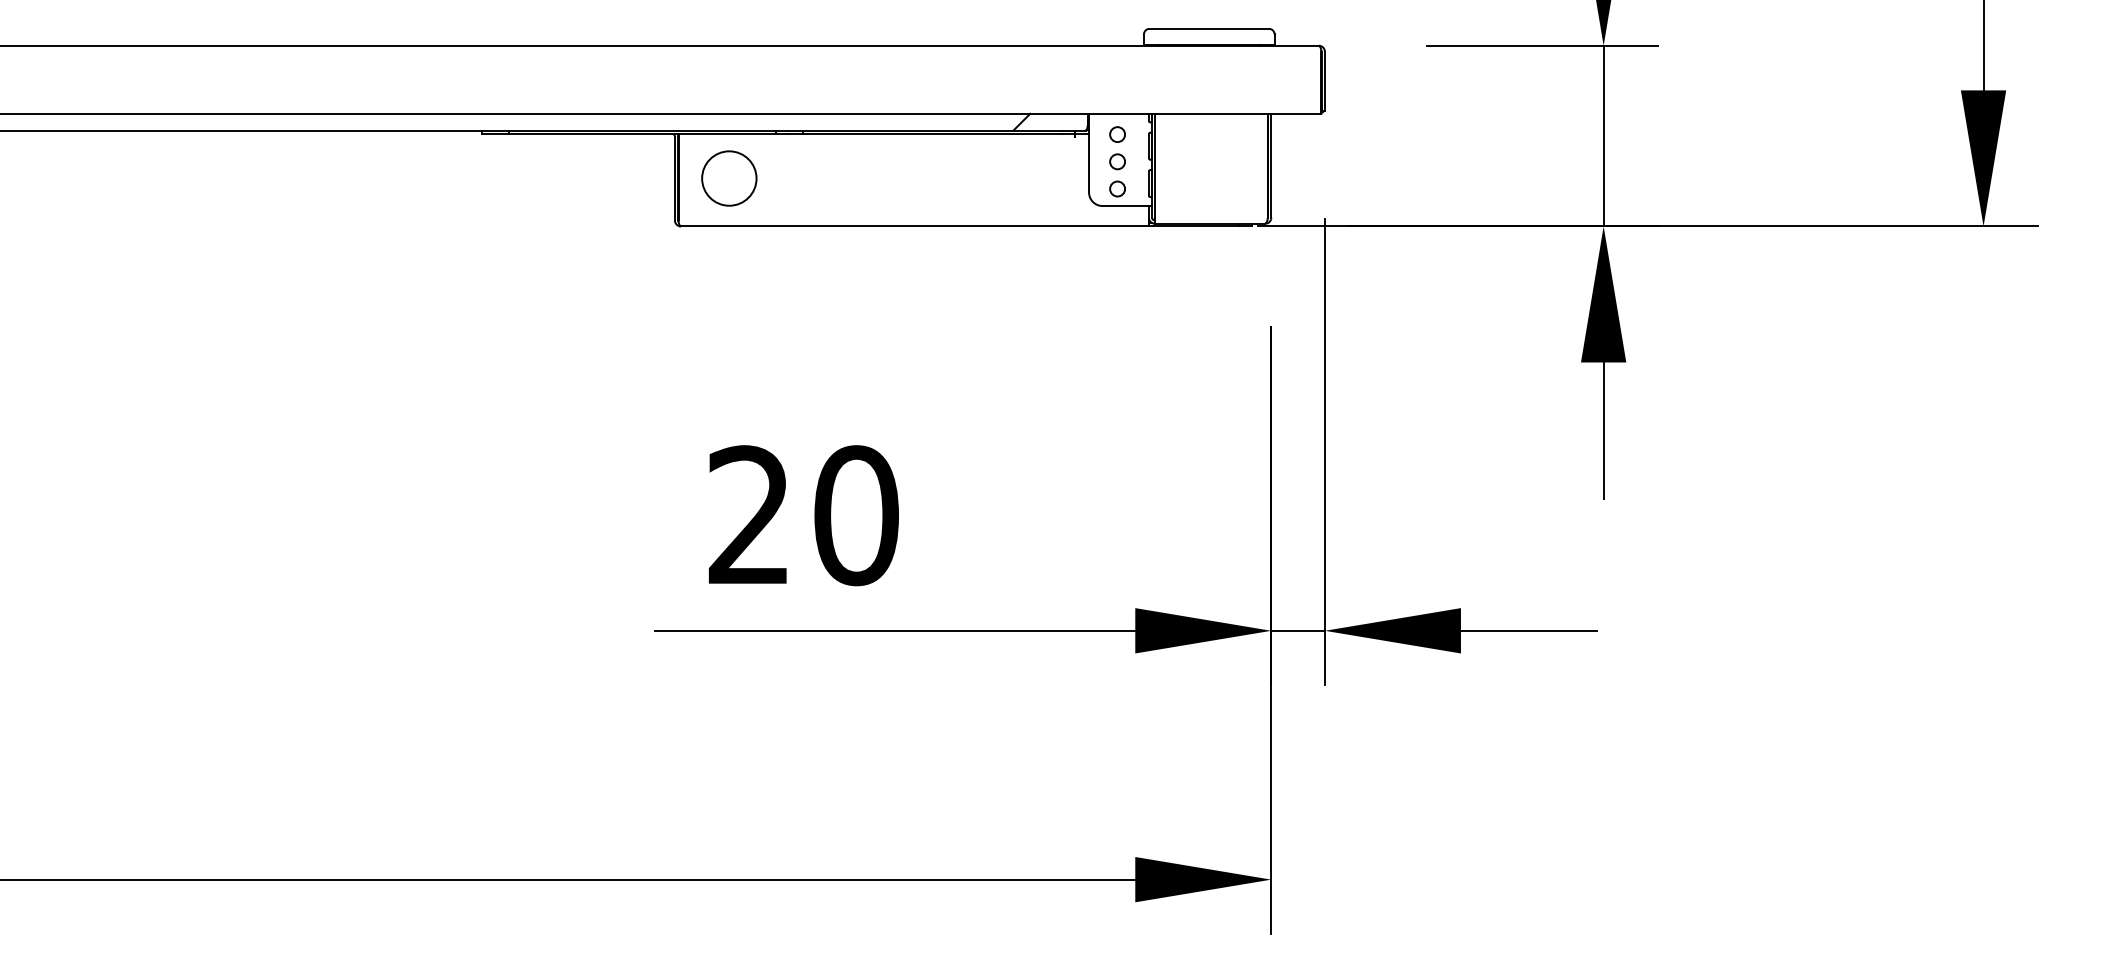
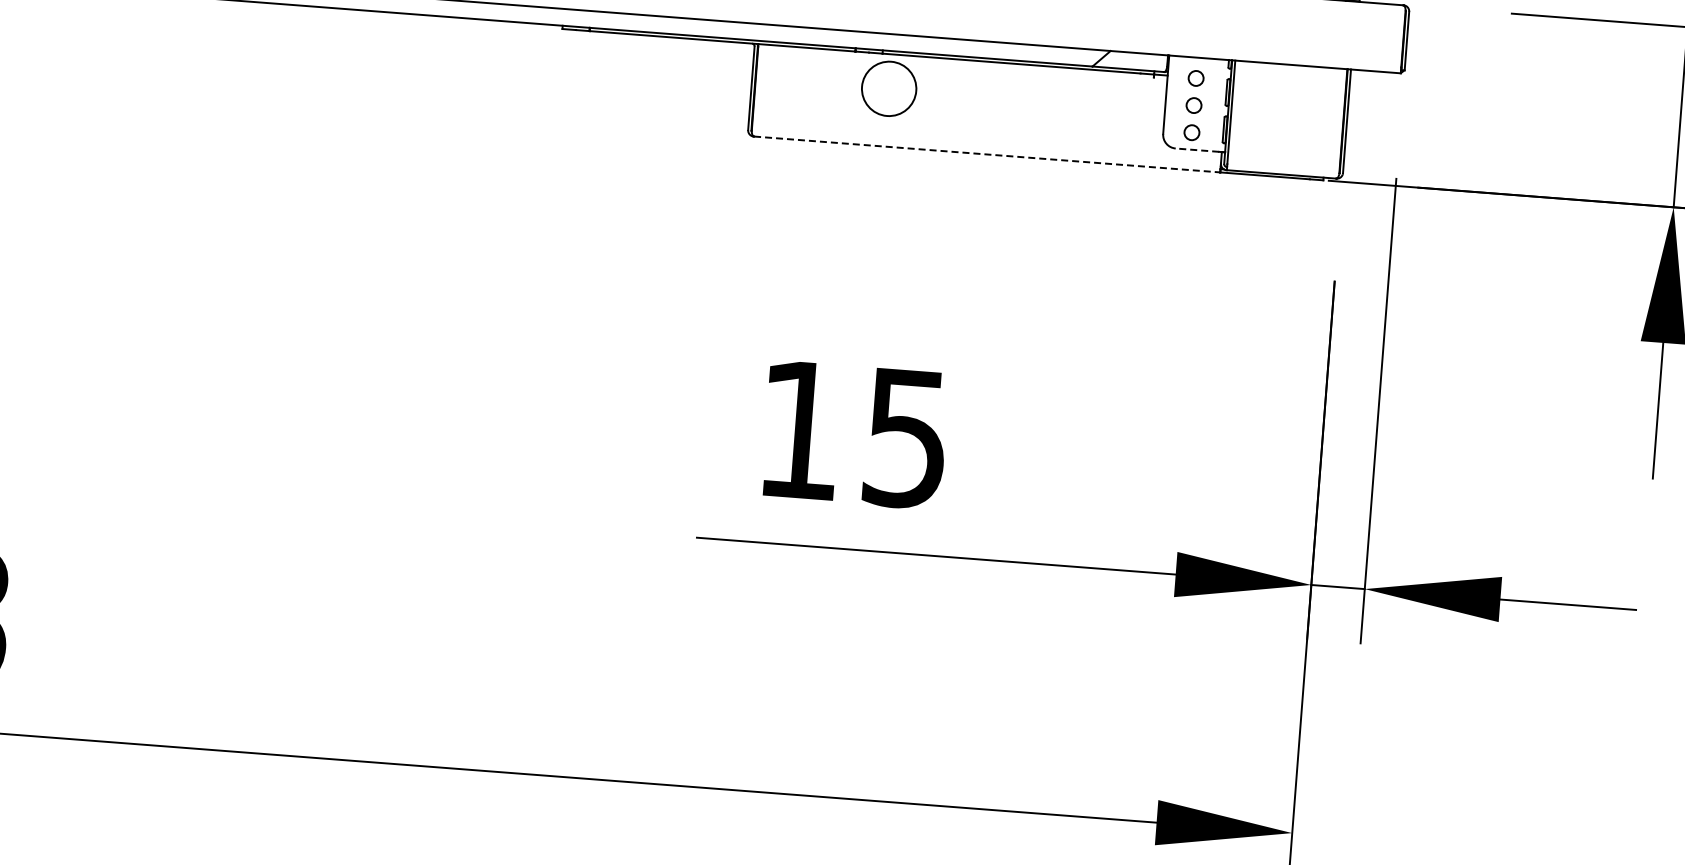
circle: (729, 178) -> (889, 88), moved
line: (1124, 206) -> (1197, 150), solid -> dashed
line: (915, 226) -> (987, 154), solid -> dashed
text: (803, 515) -> (853, 434), 20 -> 15

